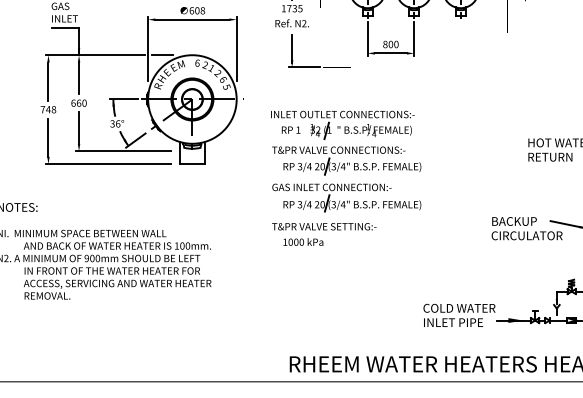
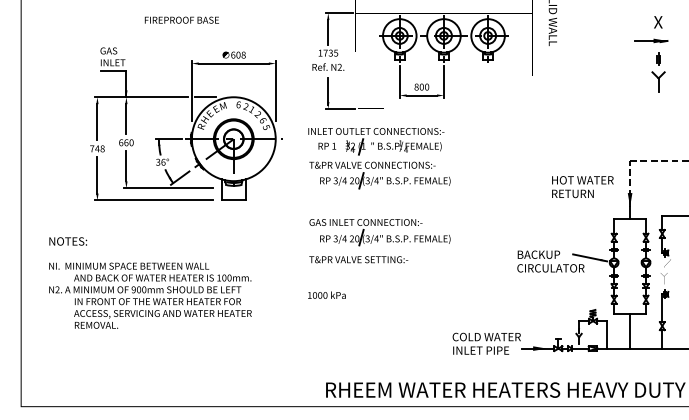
part: (346, 143) -> (379, 158), moved
text: (302, 241) -> (326, 294), moved

